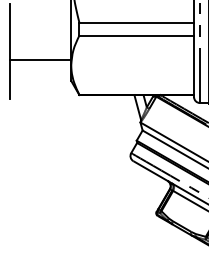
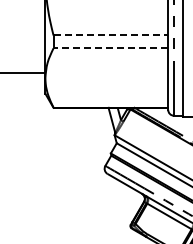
line: (137, 22) -> (111, 35), solid -> dashed
line: (136, 35) -> (110, 48), solid -> dashed

